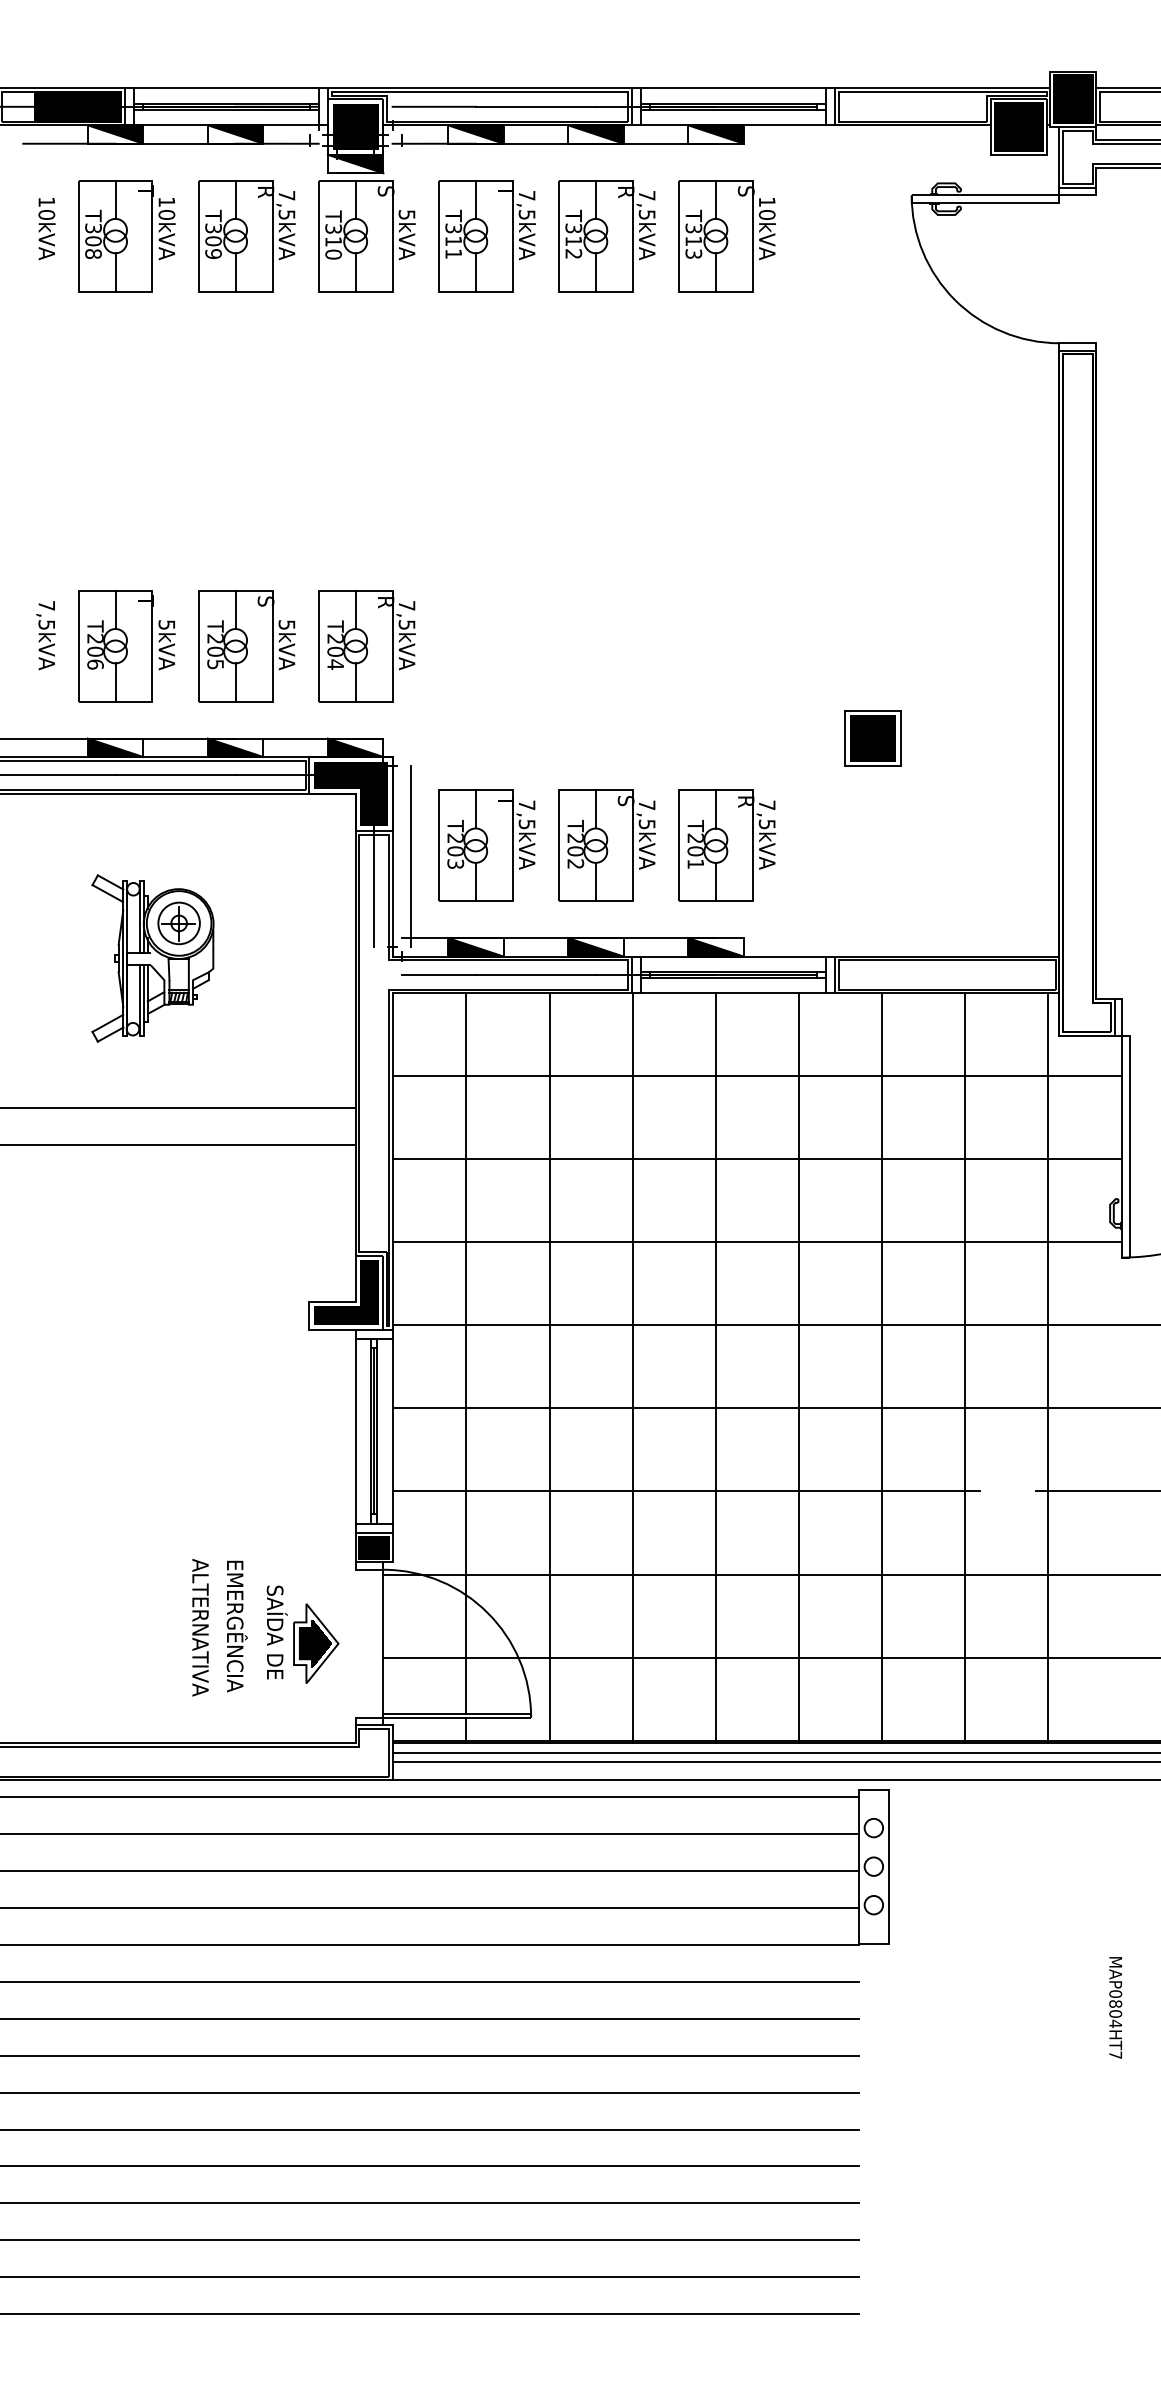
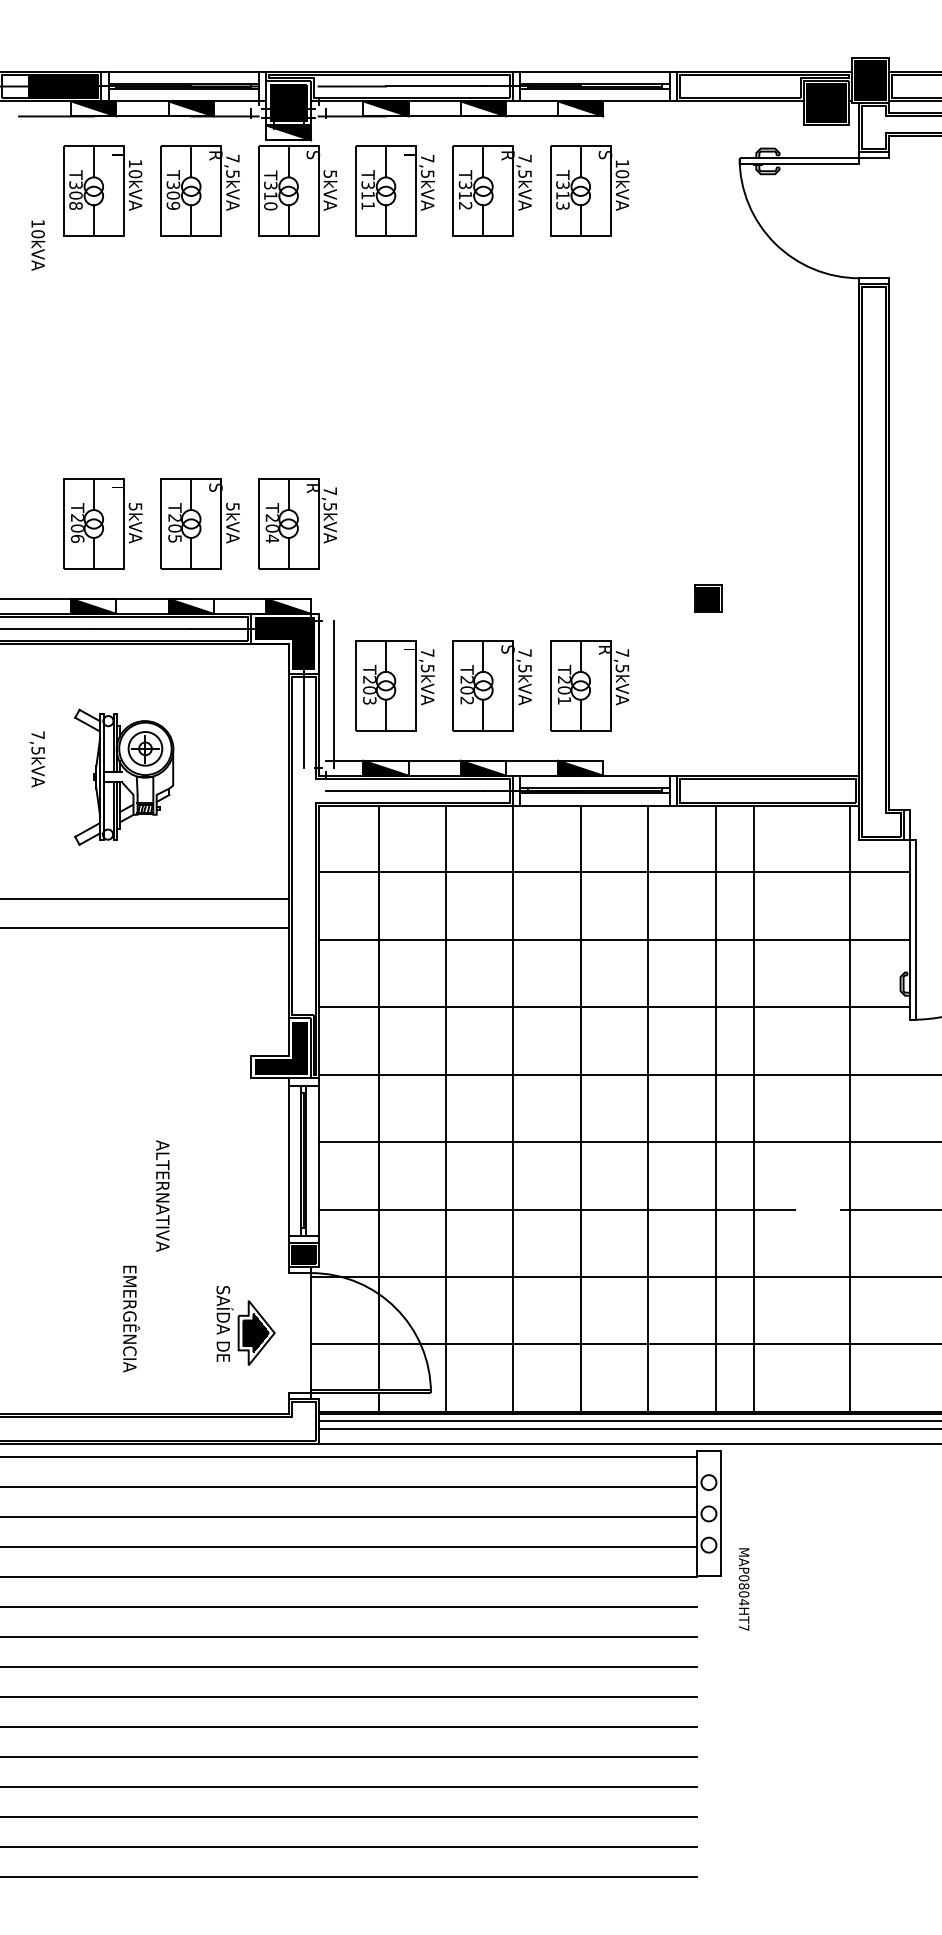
text: (47, 228) -> (38, 245), moved
text: (46, 635) -> (37, 759), moved
part: (873, 738) -> (708, 598), size x0.6
line: (965, 1368) -> (754, 1109), moved
text: (237, 1625) -> (131, 1318), moved
text: (200, 1626) -> (162, 1195), moved
text: (1114, 2007) -> (743, 1589), moved

